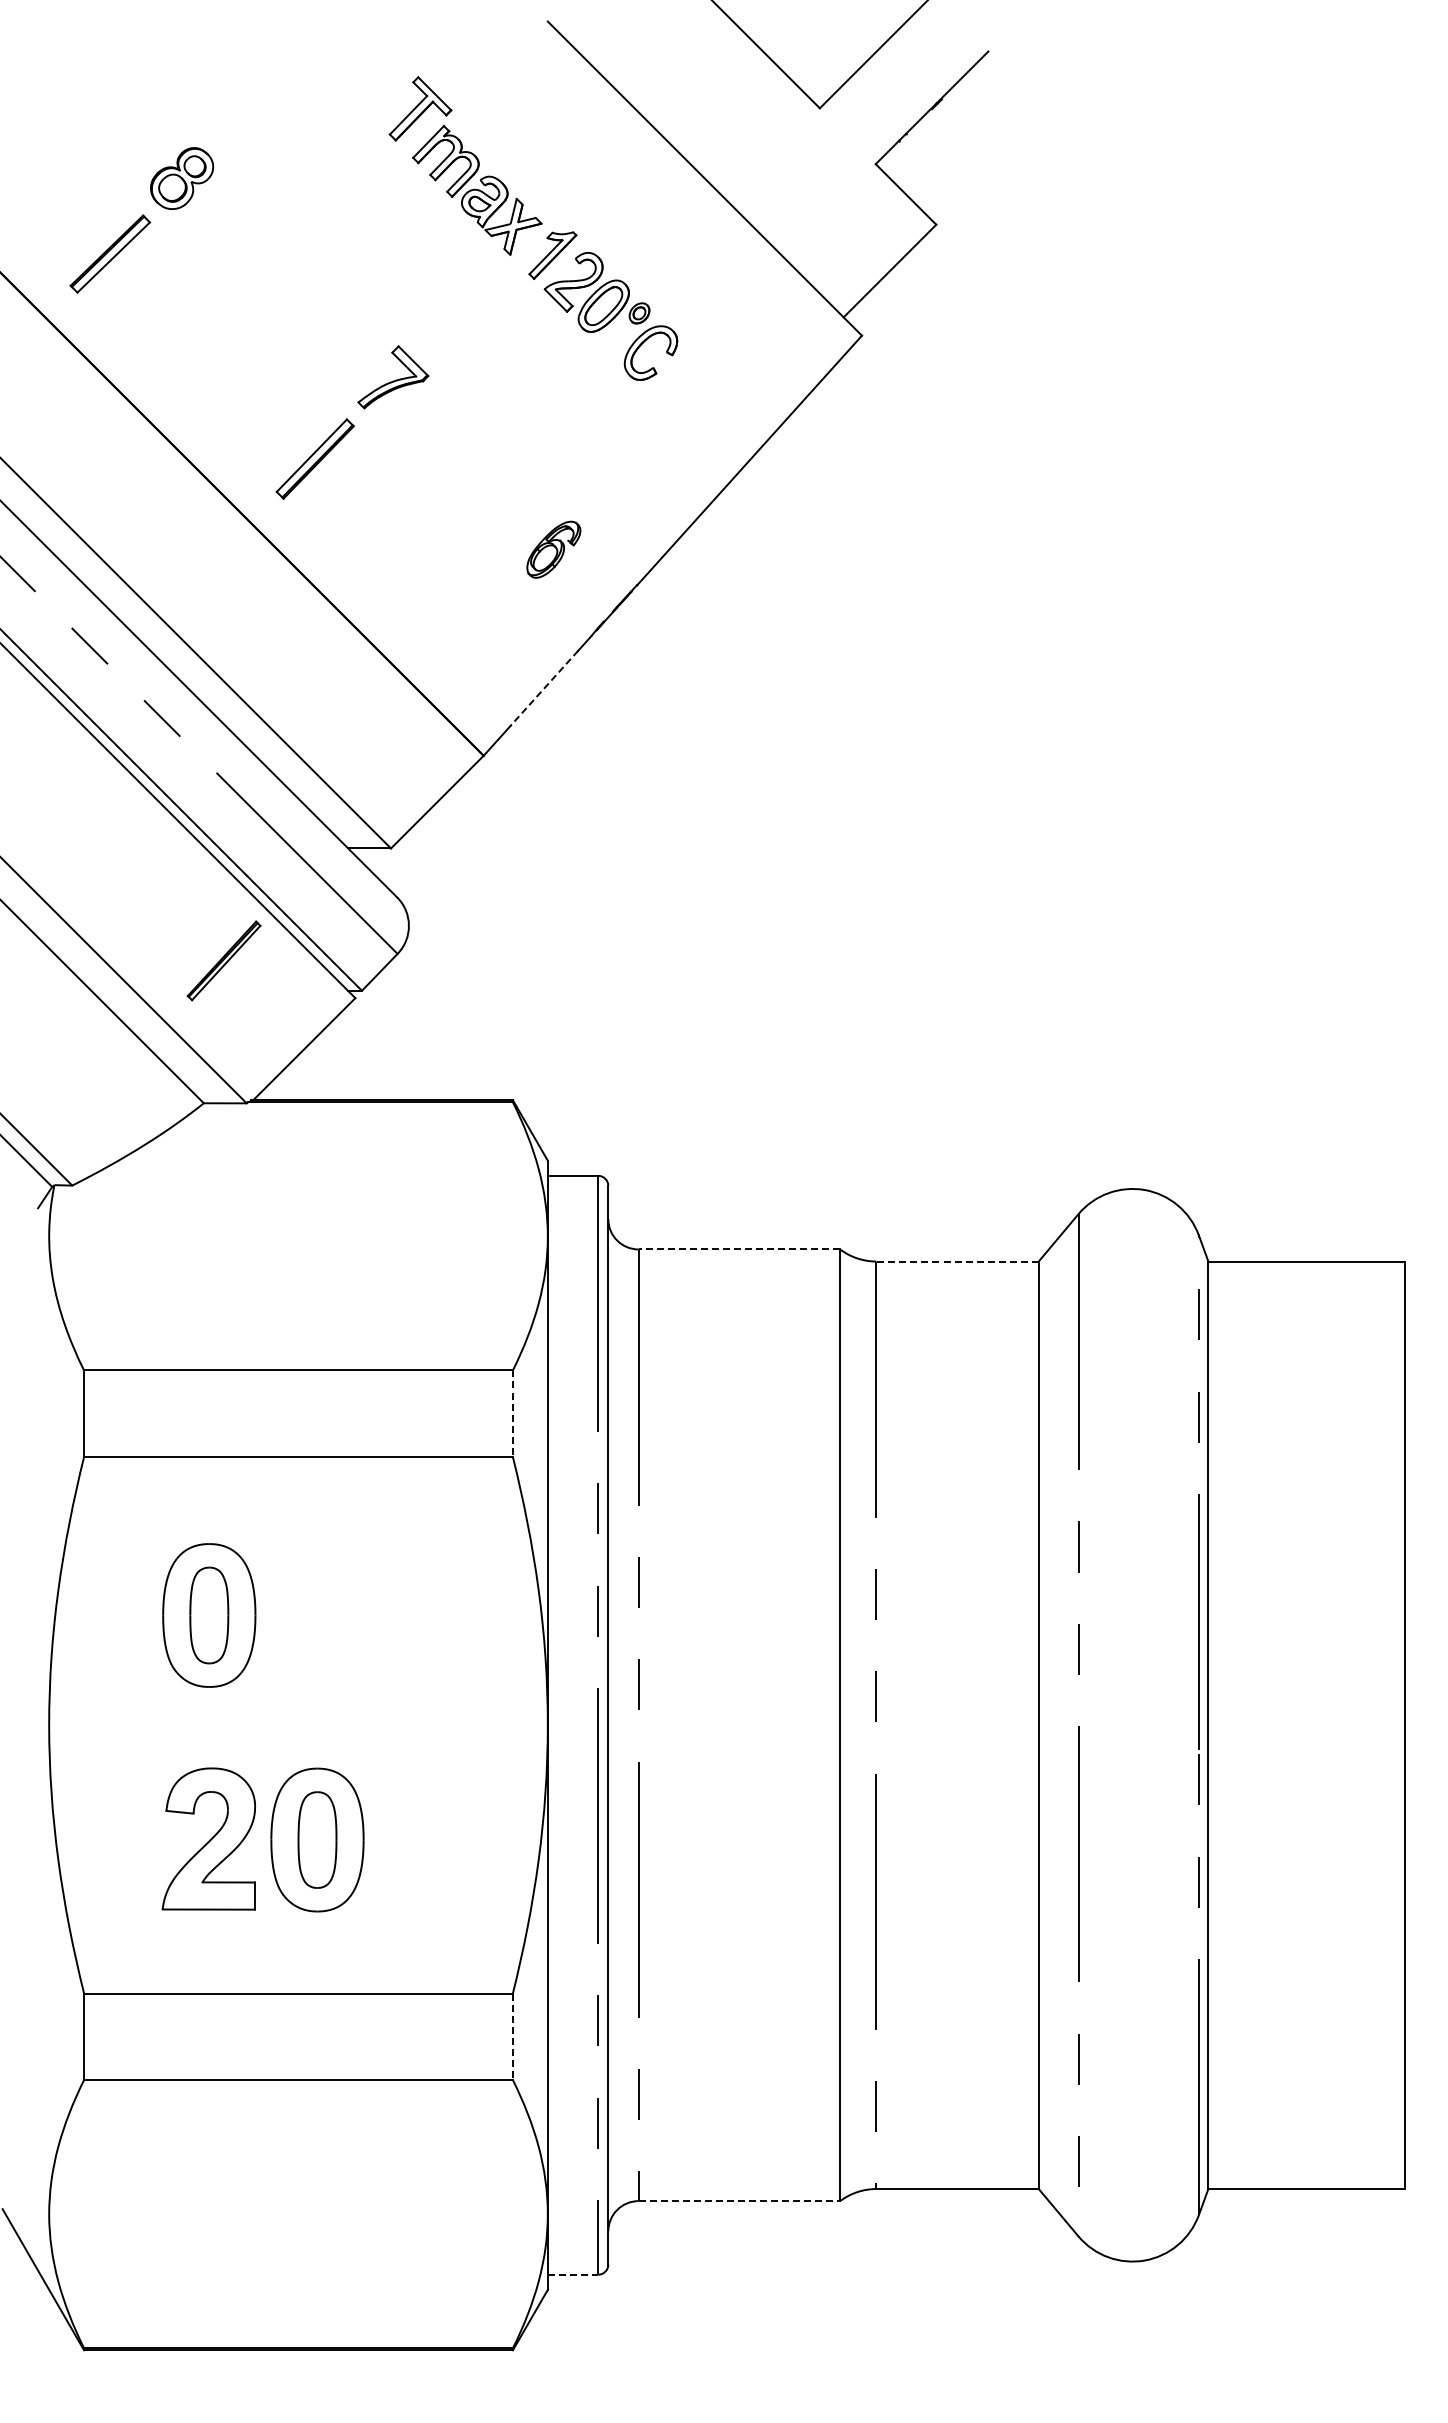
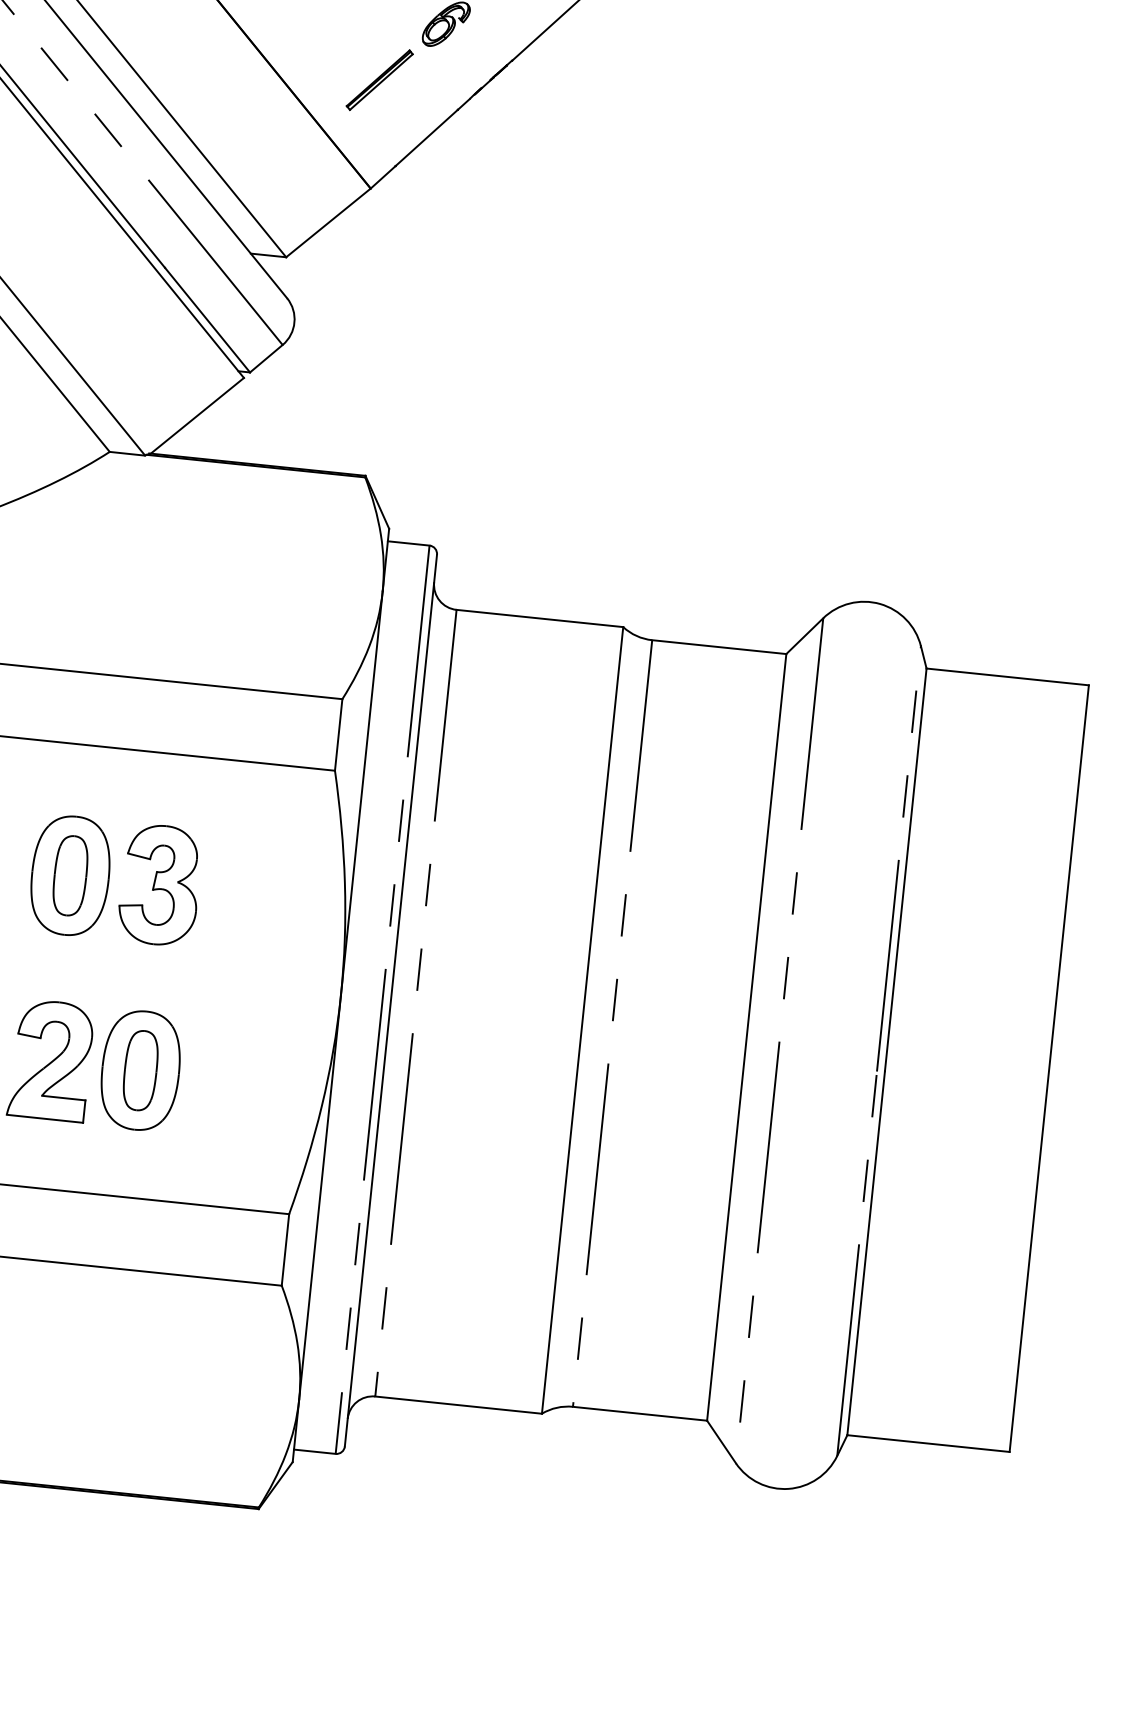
line: (544, 688) -> (426, 138), dashed -> solid
part: (223, 960) -> (379, 79), moved
line: (739, 1249) -> (540, 618), dashed -> solid
line: (957, 1261) -> (719, 647), dashed -> solid
line: (512, 1414) -> (338, 735), dashed -> solid
part: (317, 1615) -> (159, 885), added
line: (512, 2037) -> (285, 1250), dashed -> solid
line: (739, 2201) -> (458, 1405), dashed -> solid
line: (573, 2274) -> (315, 1451), dashed -> solid

